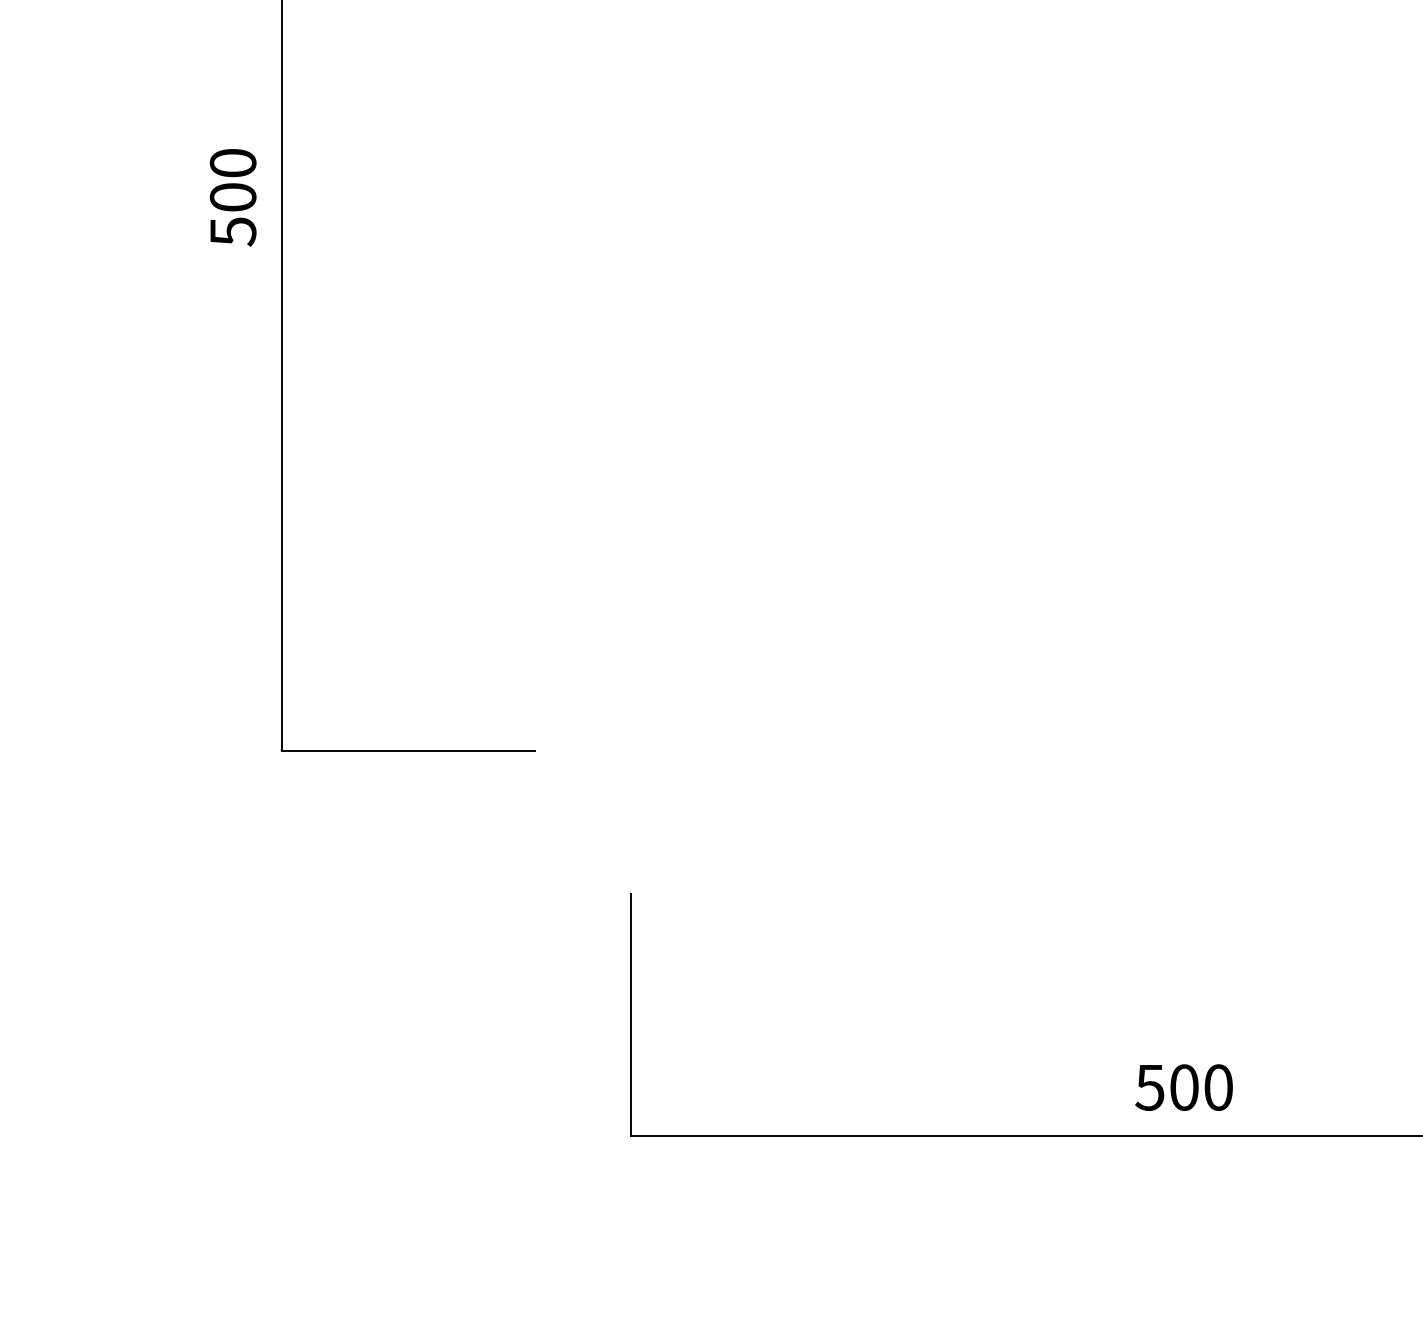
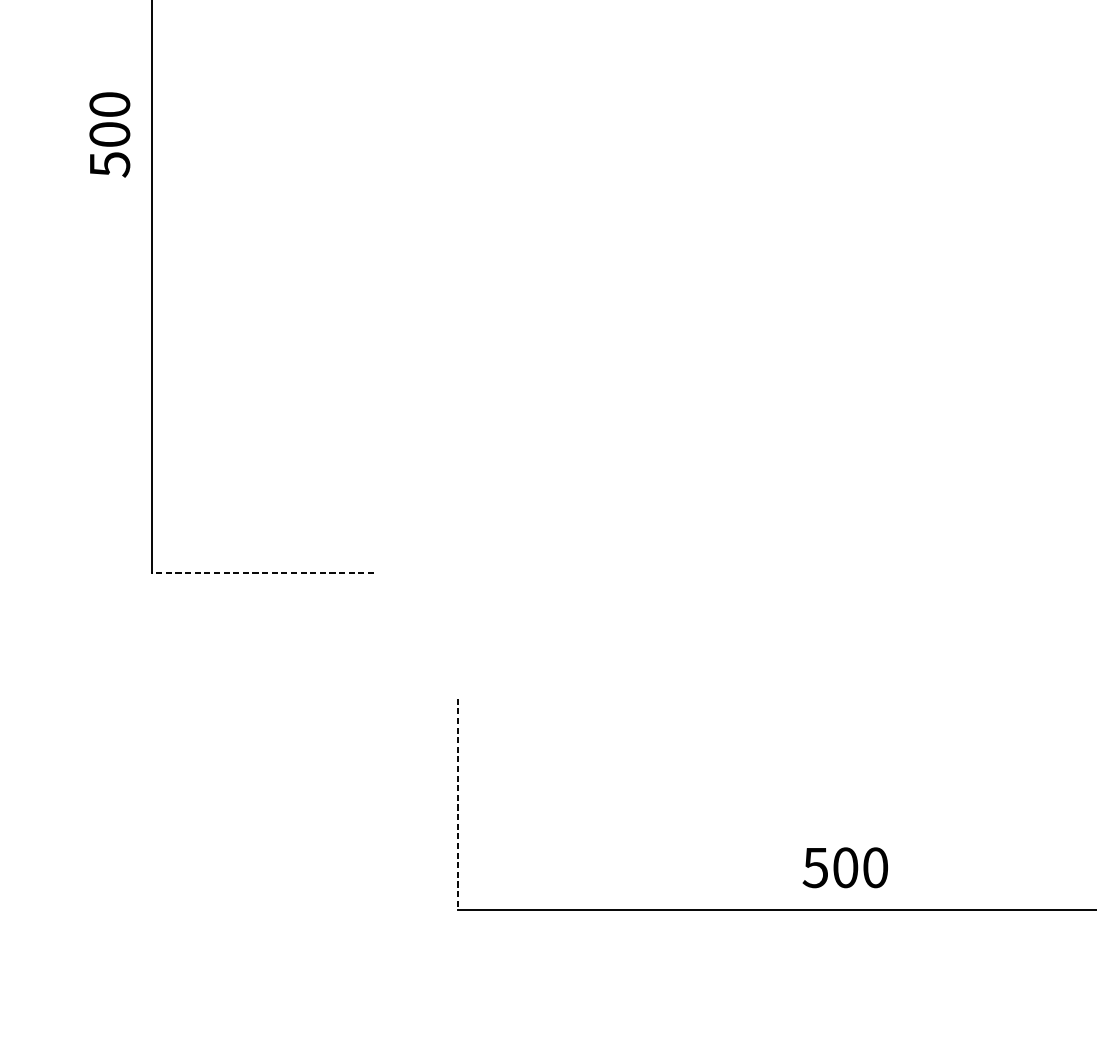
text: (232, 197) -> (109, 134), moved
line: (408, 750) -> (263, 572), solid -> dashed
line: (631, 1014) -> (458, 803), solid -> dashed
text: (1183, 1087) -> (844, 867), moved

